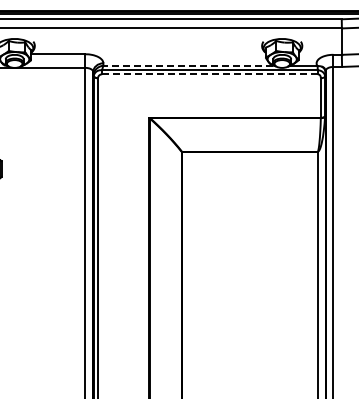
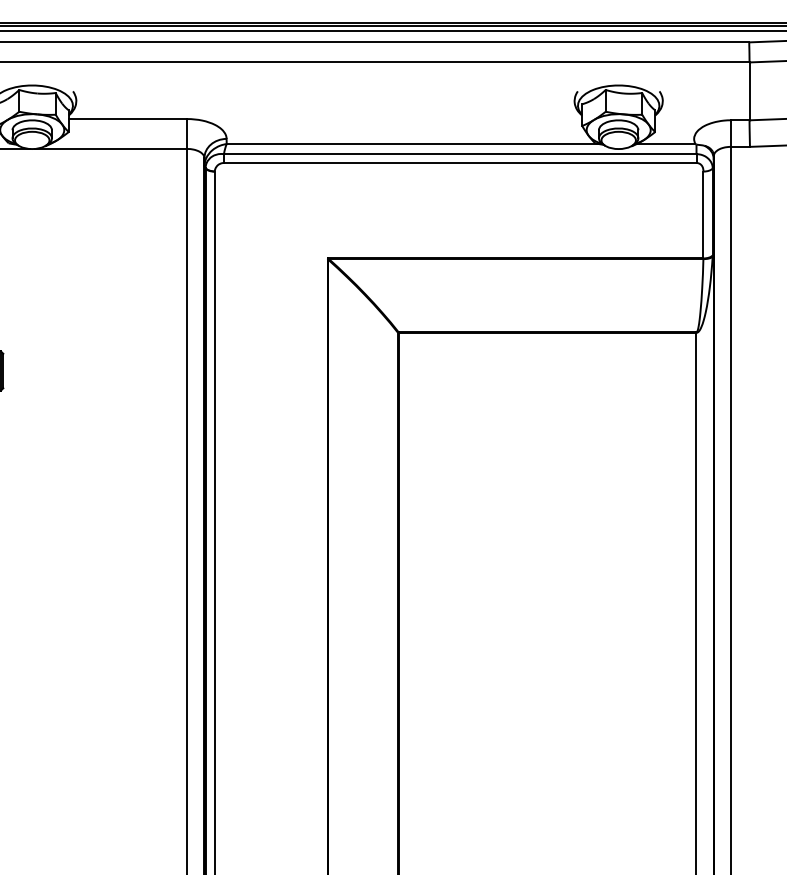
line: (188, 65) -> (413, 143), dashed -> solid
line: (209, 74) -> (459, 163), dashed -> solid

